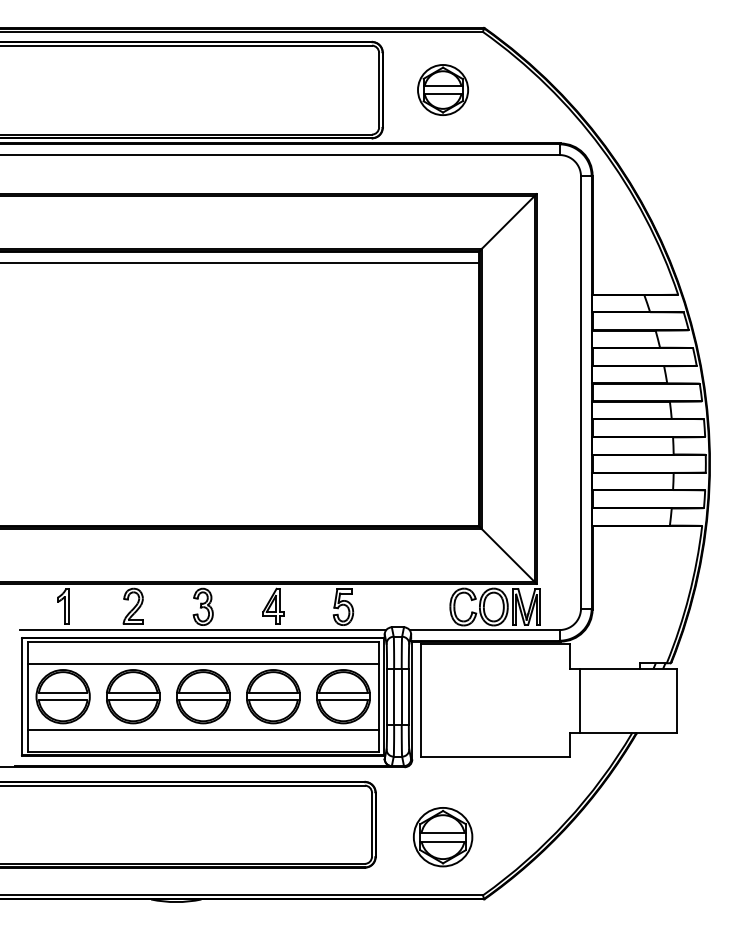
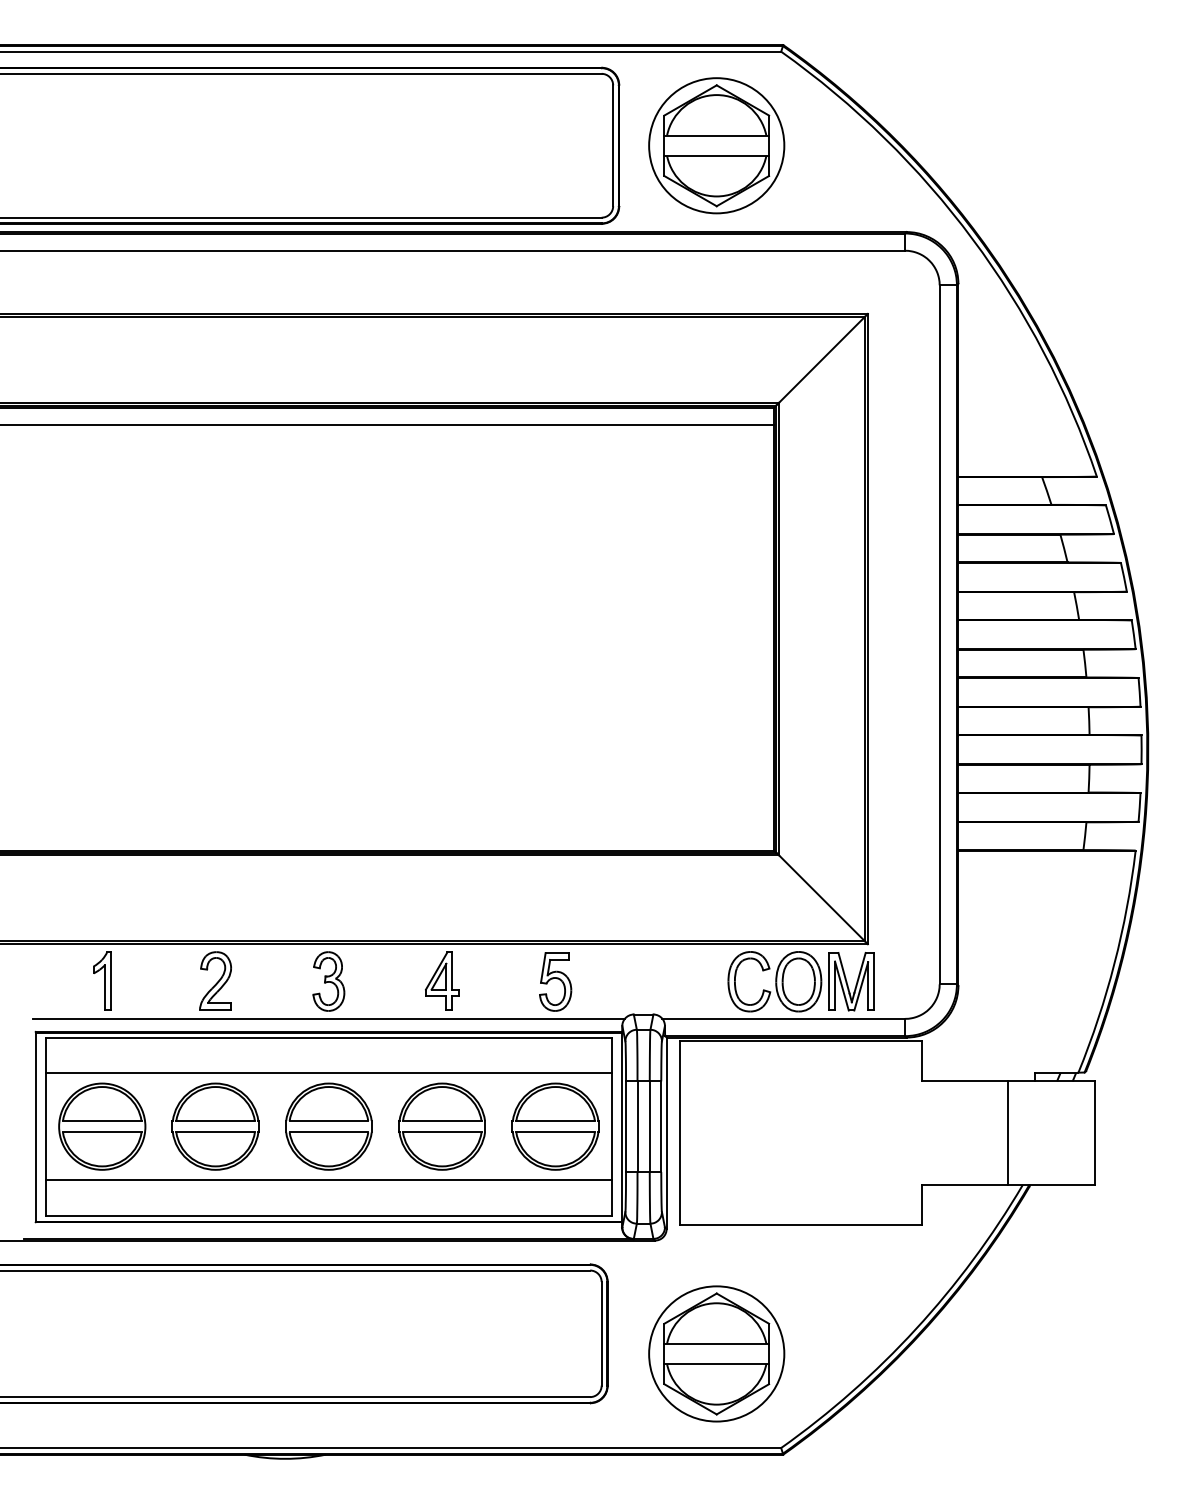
part: (442, 89) -> (715, 144), size x1.67
line: (580, 700) -> (1008, 1132), moved
part: (442, 836) -> (715, 1352), size x1.43

